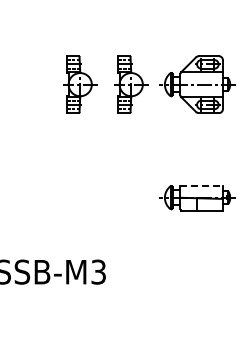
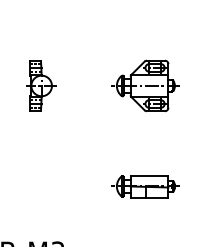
part: (131, 84) -> (87, 85), removed
line: (202, 186) -> (150, 176), dashed -> solid

